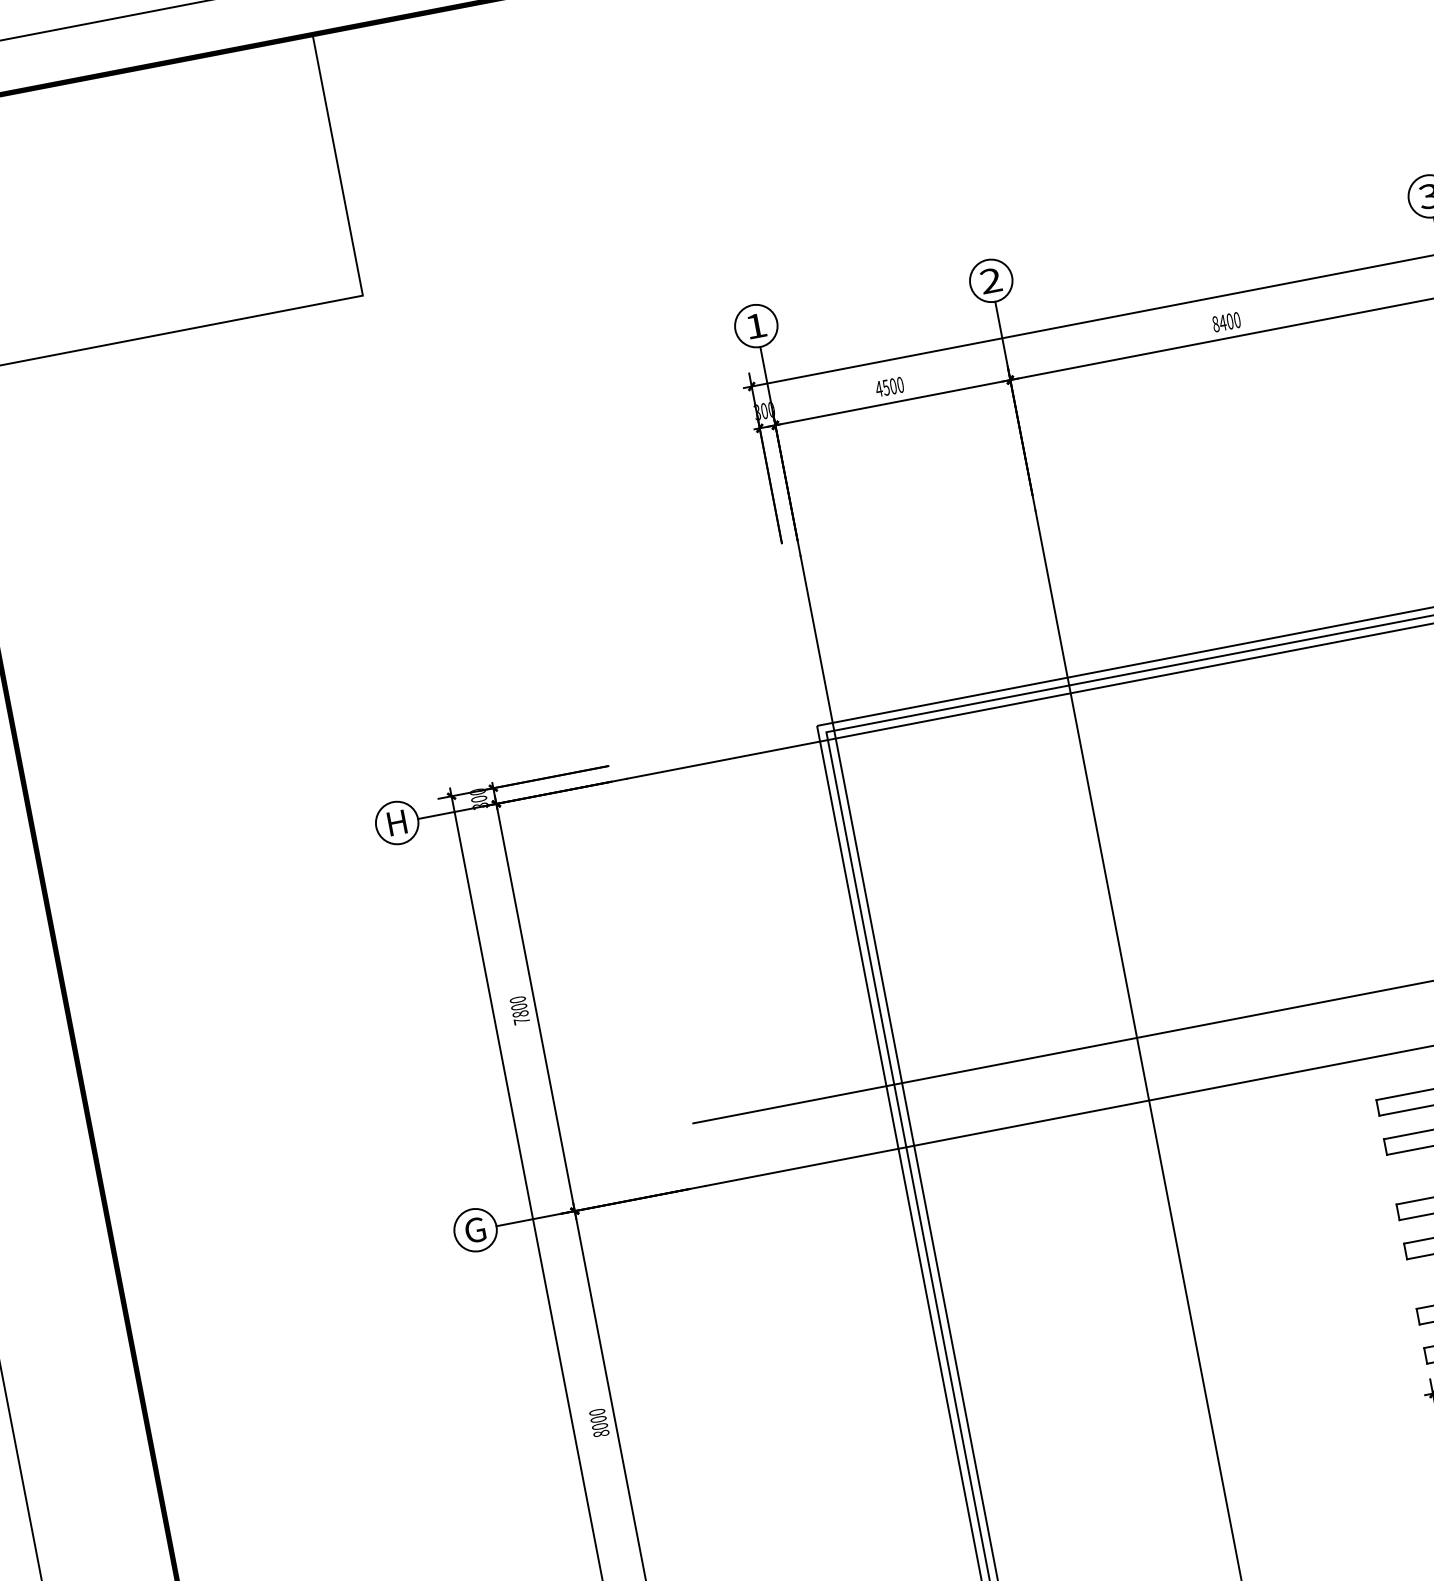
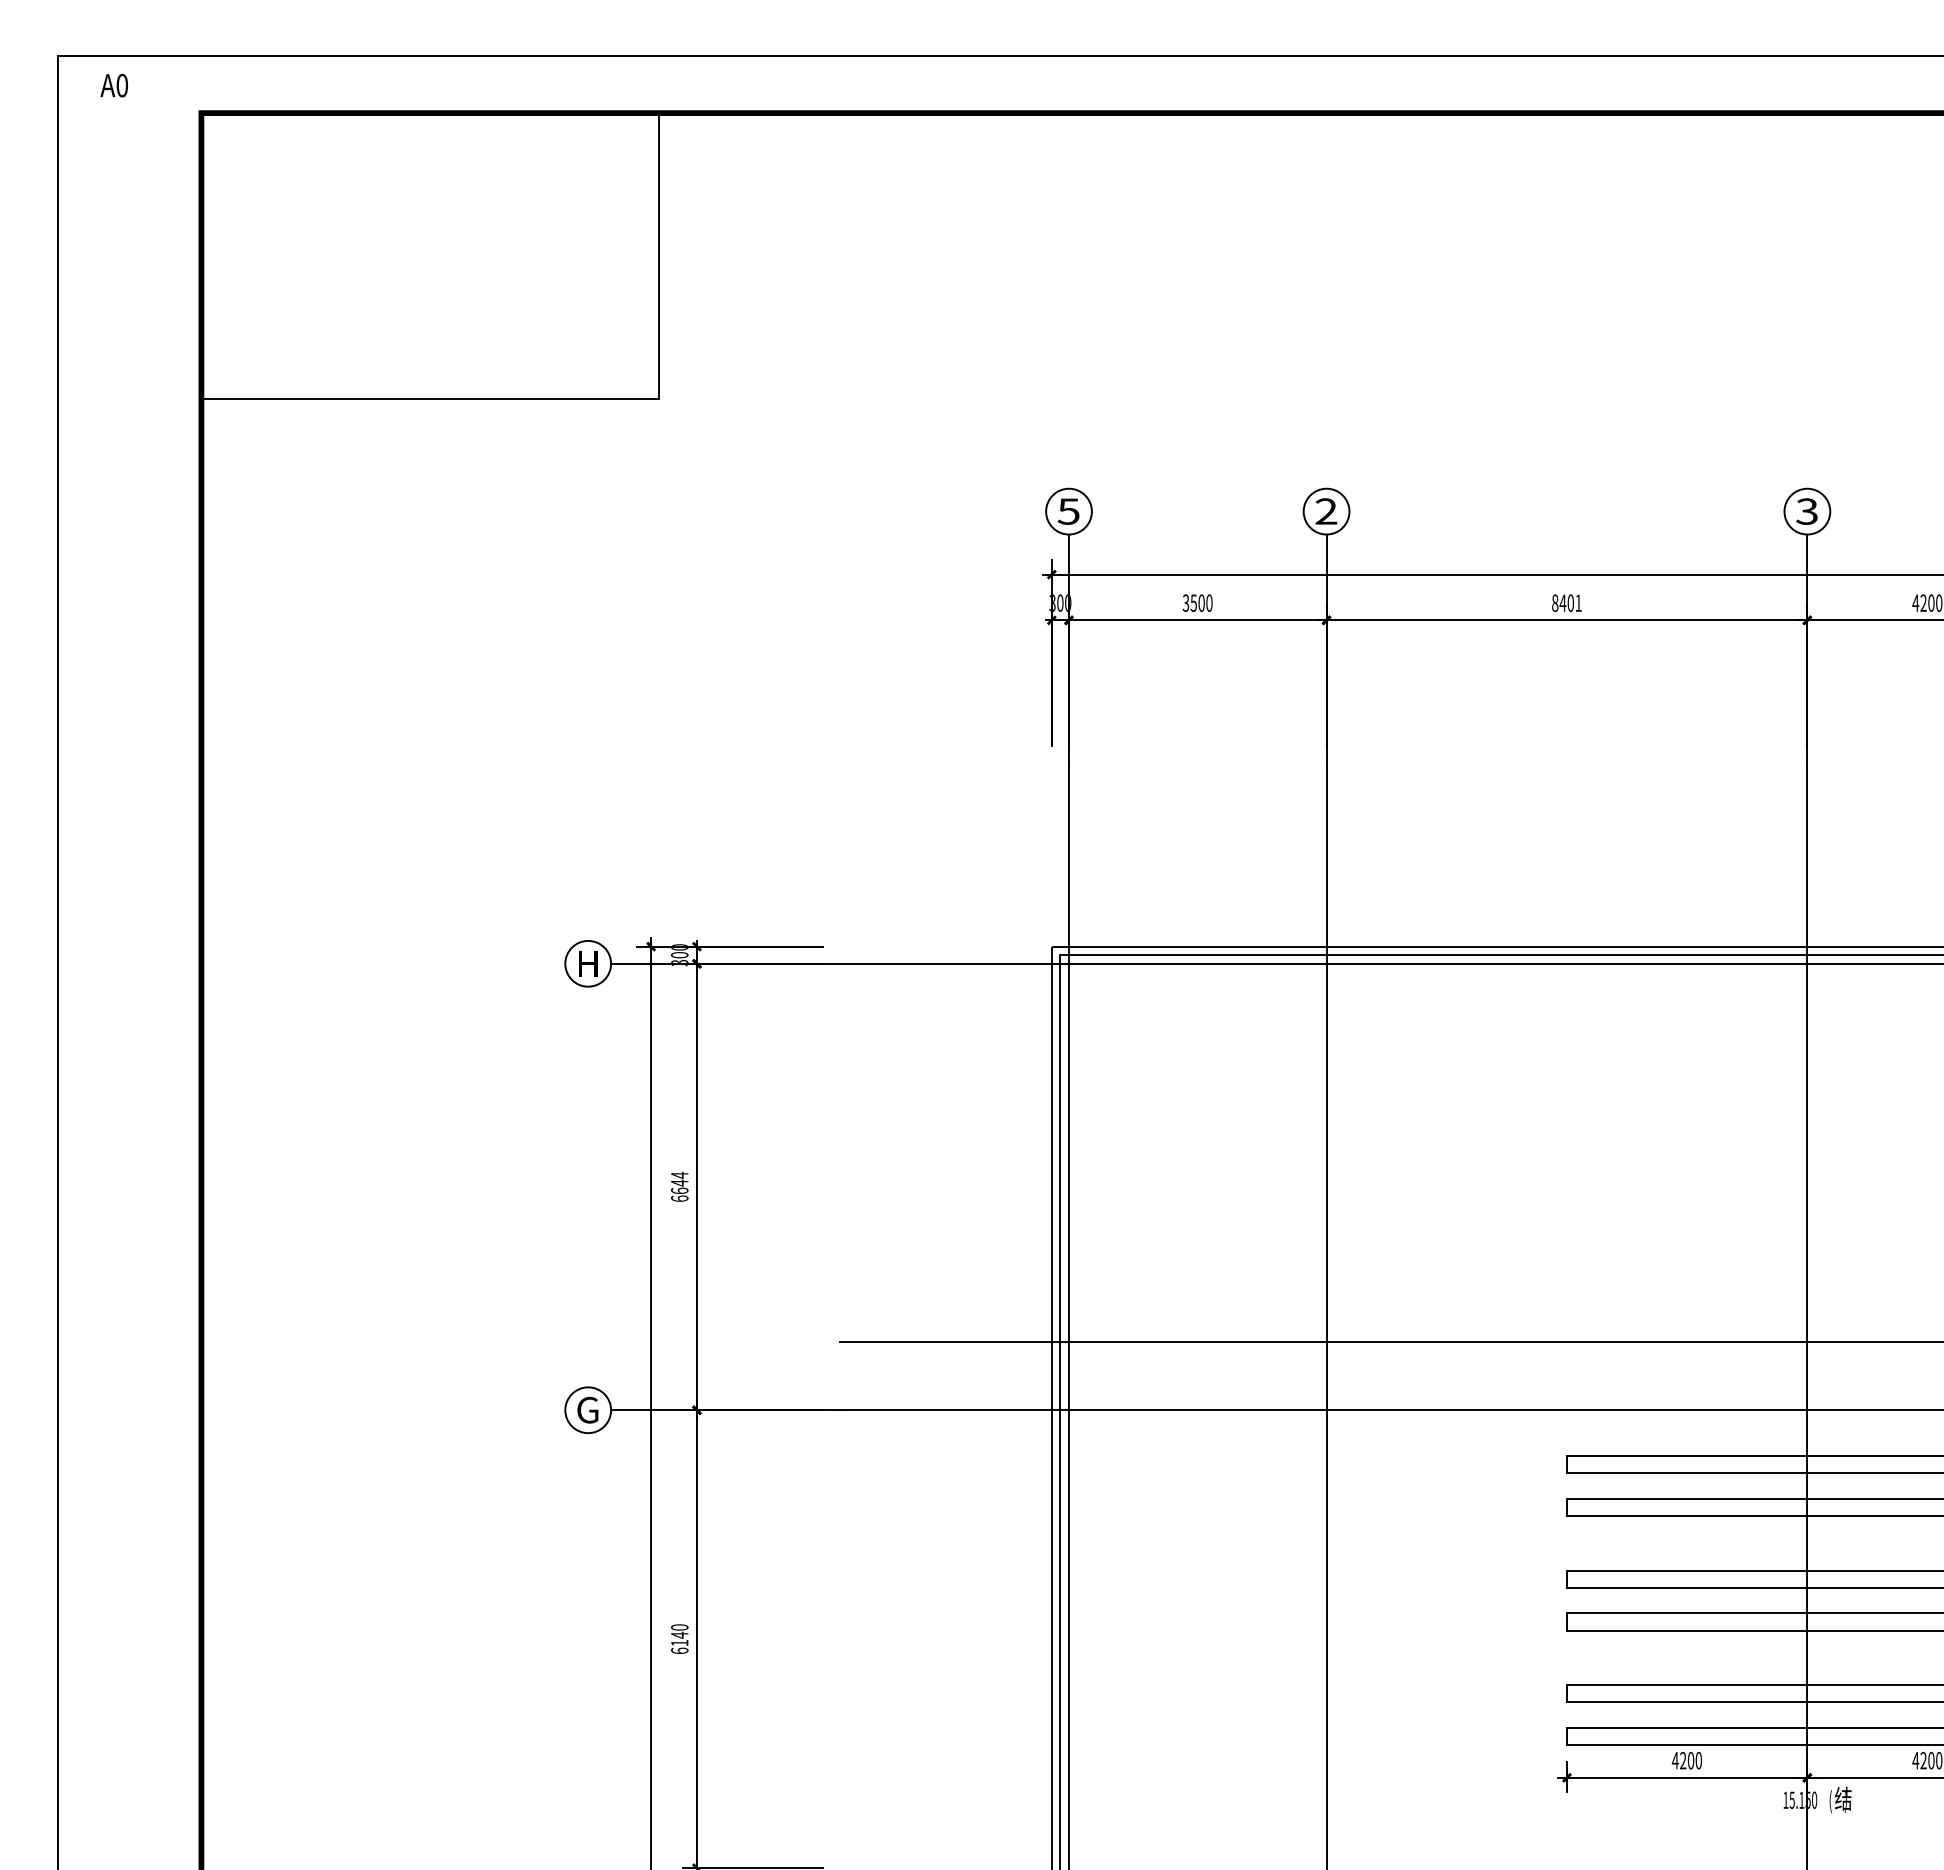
text: (1237, 319) -> (1578, 602), 8400 -> 8401
text: (755, 326) -> (1068, 511), 1 -> 5
text: (878, 388) -> (1185, 602), 4500 -> 3500
text: (519, 1010) -> (679, 1186), 7800 -> 6644
text: (599, 1426) -> (679, 1642), 8000 -> 6140

